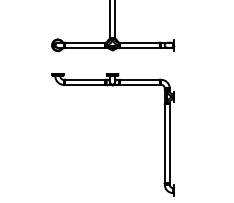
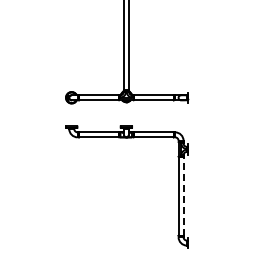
line: (169, 144) -> (183, 196), solid -> dashed

